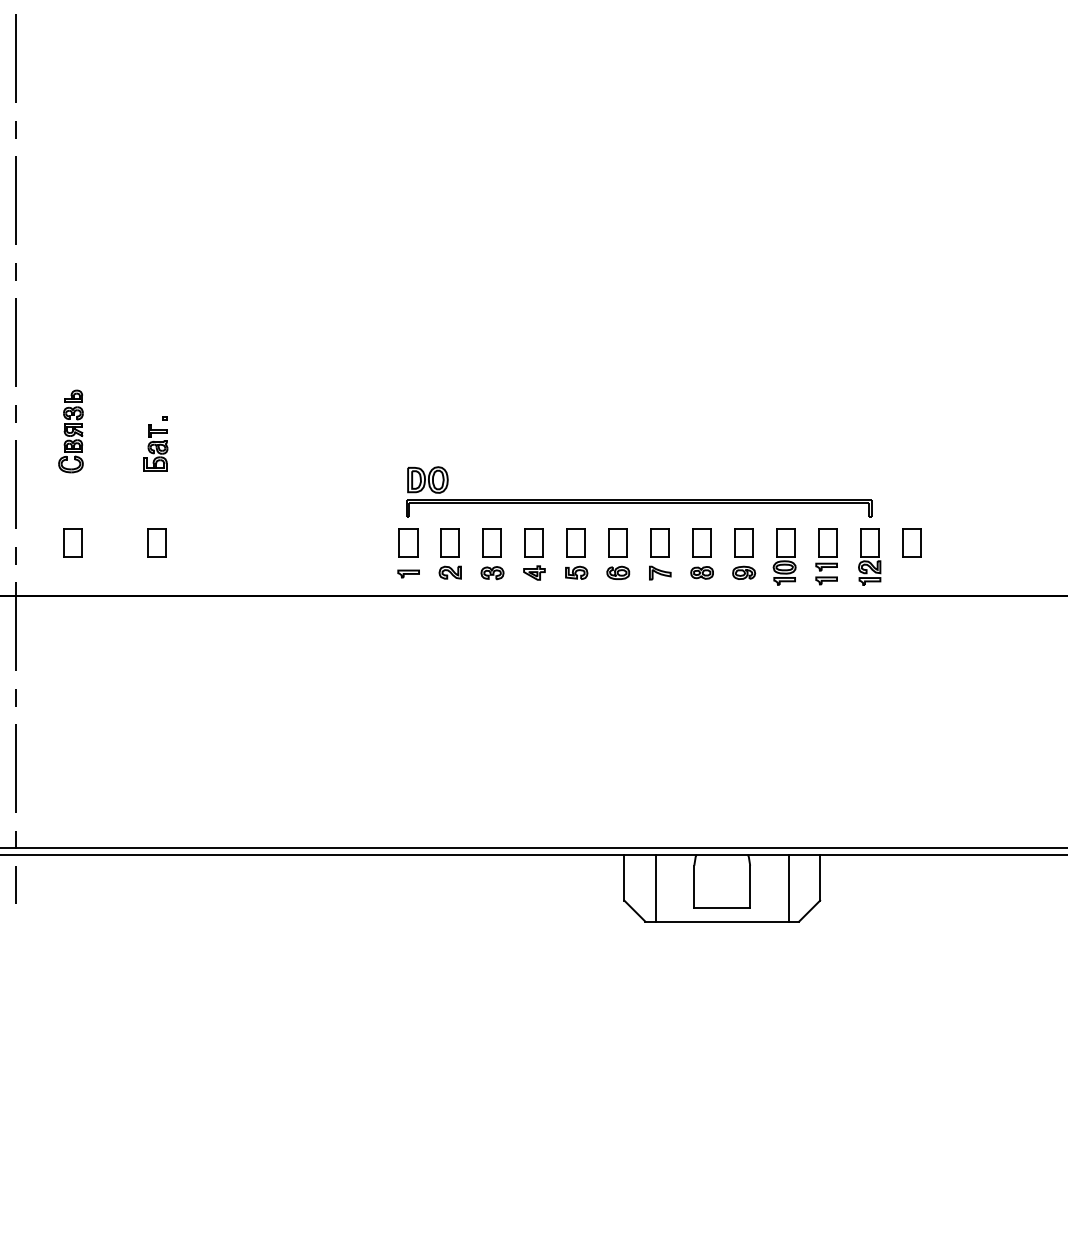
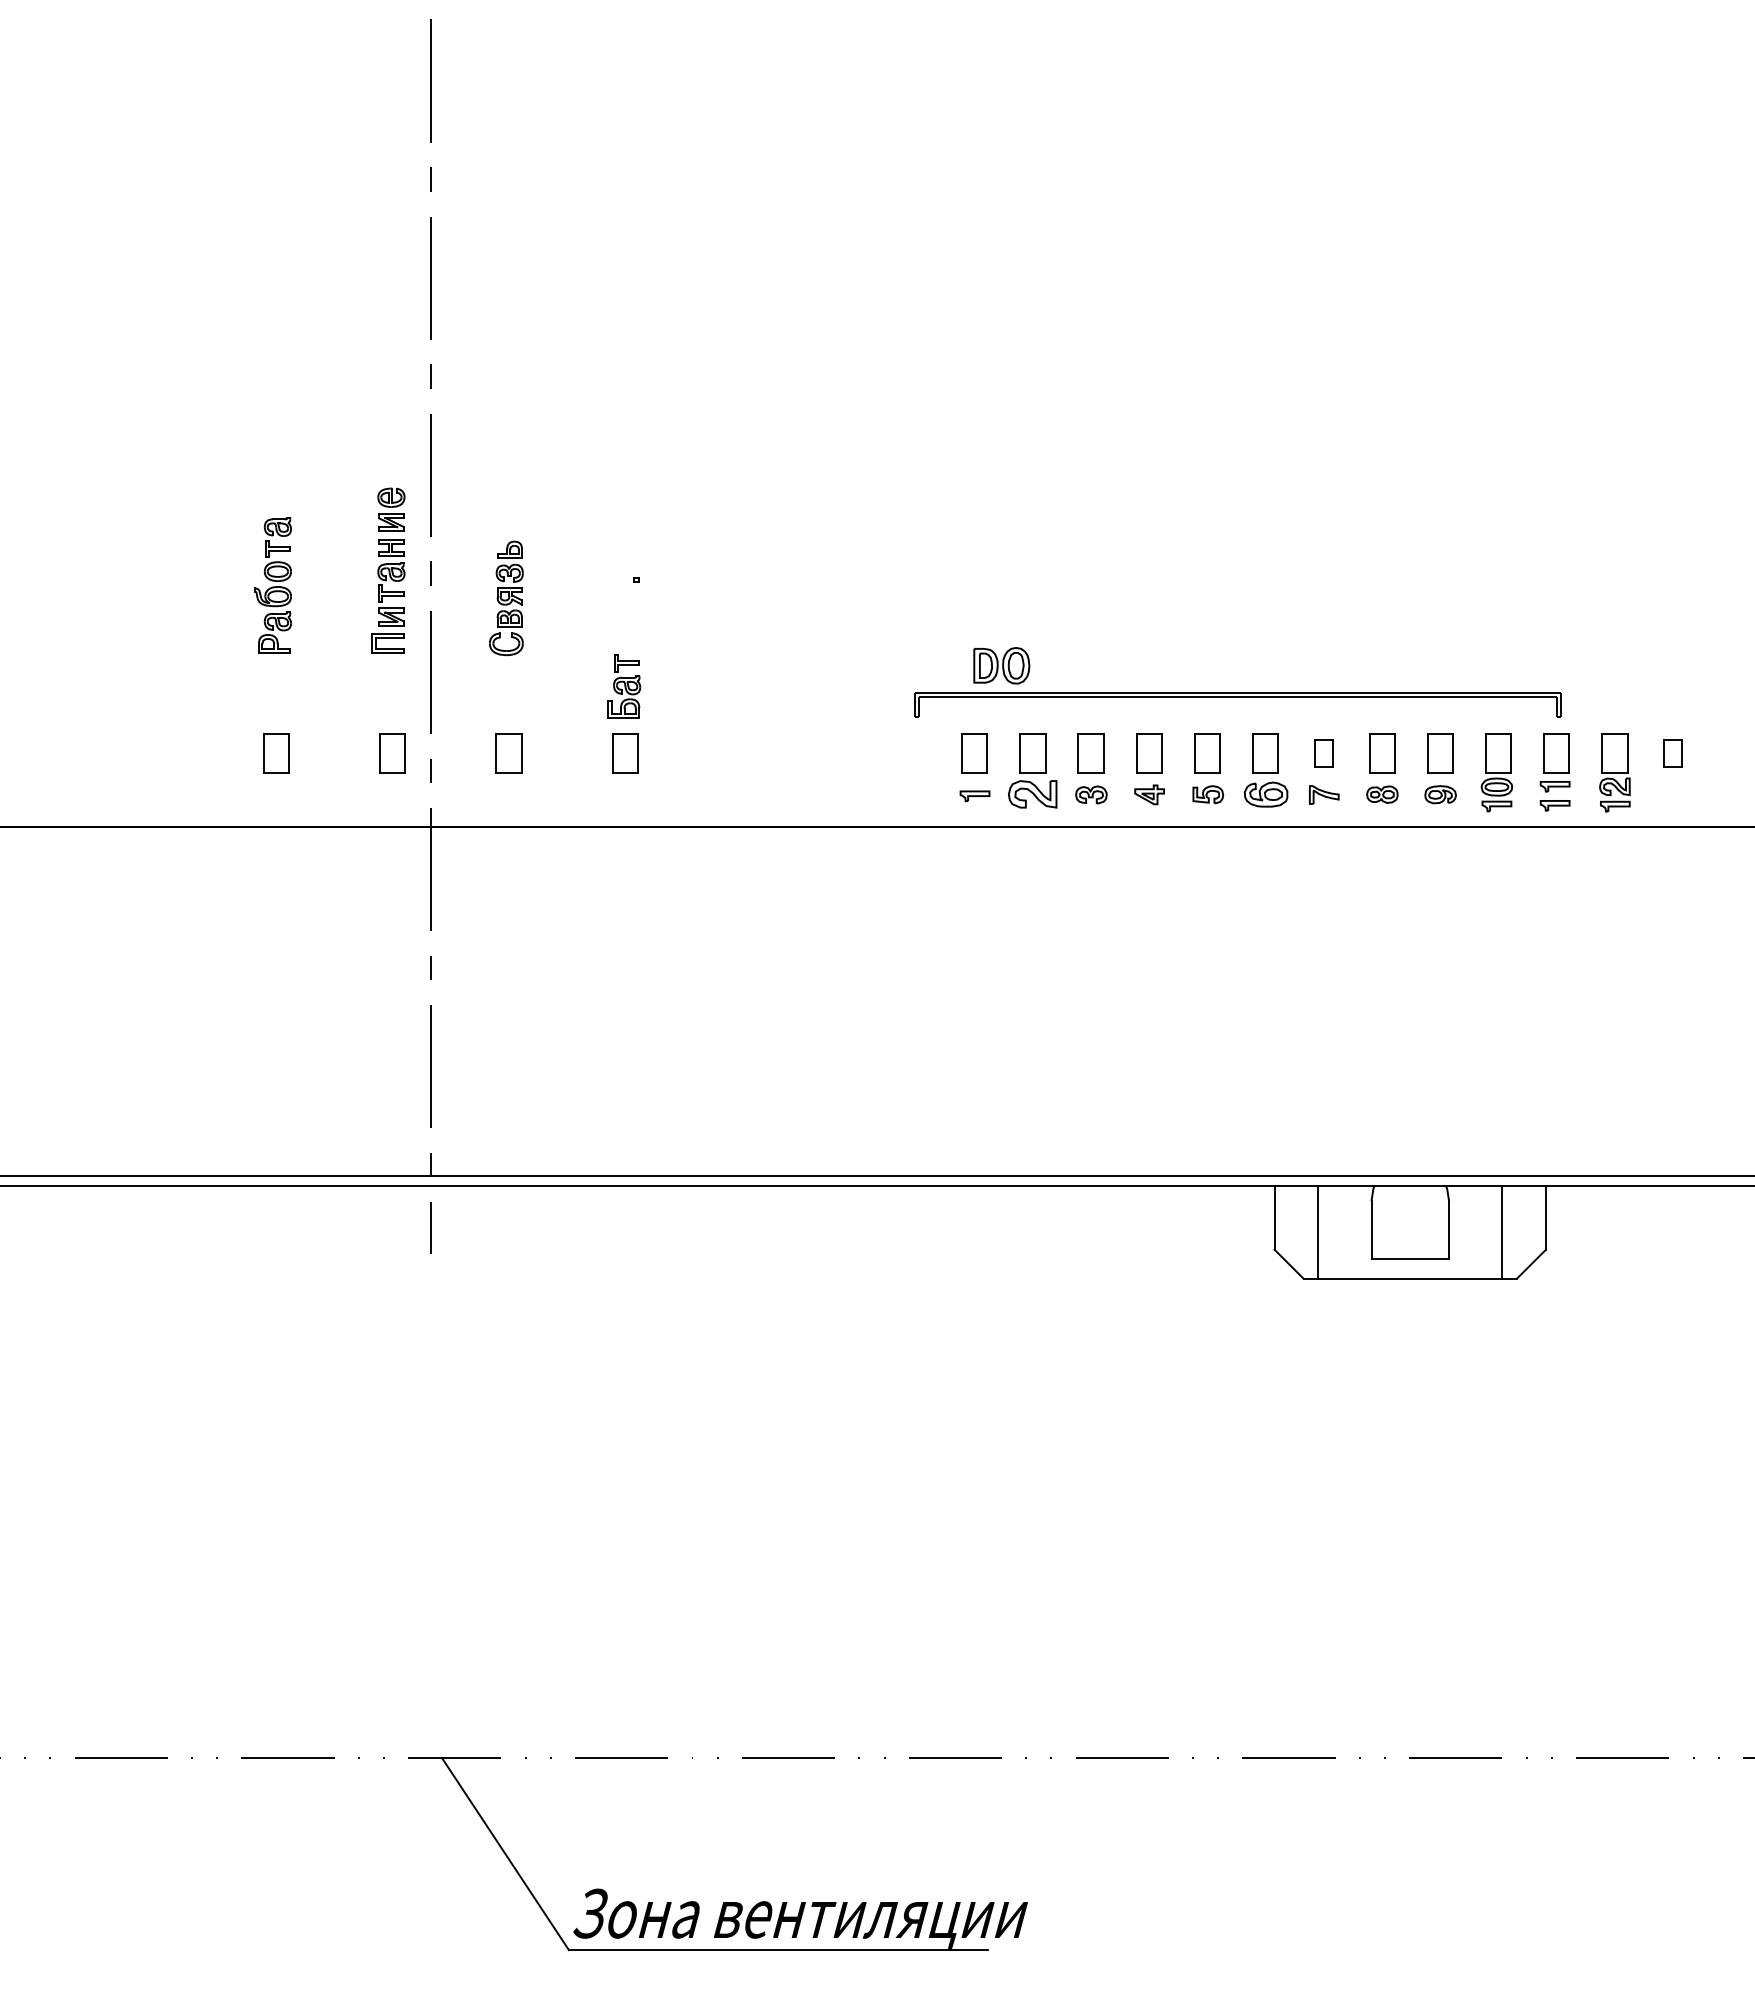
part: (156, 448) -> (624, 686), moved
part: (638, 502) -> (1237, 697), moved
part: (659, 543) -> (1323, 753), size x0.7
part: (911, 543) -> (1673, 753), size x0.7
part: (450, 572) -> (1032, 794), size x1.6
part: (617, 572) -> (1265, 794), size x1.4

